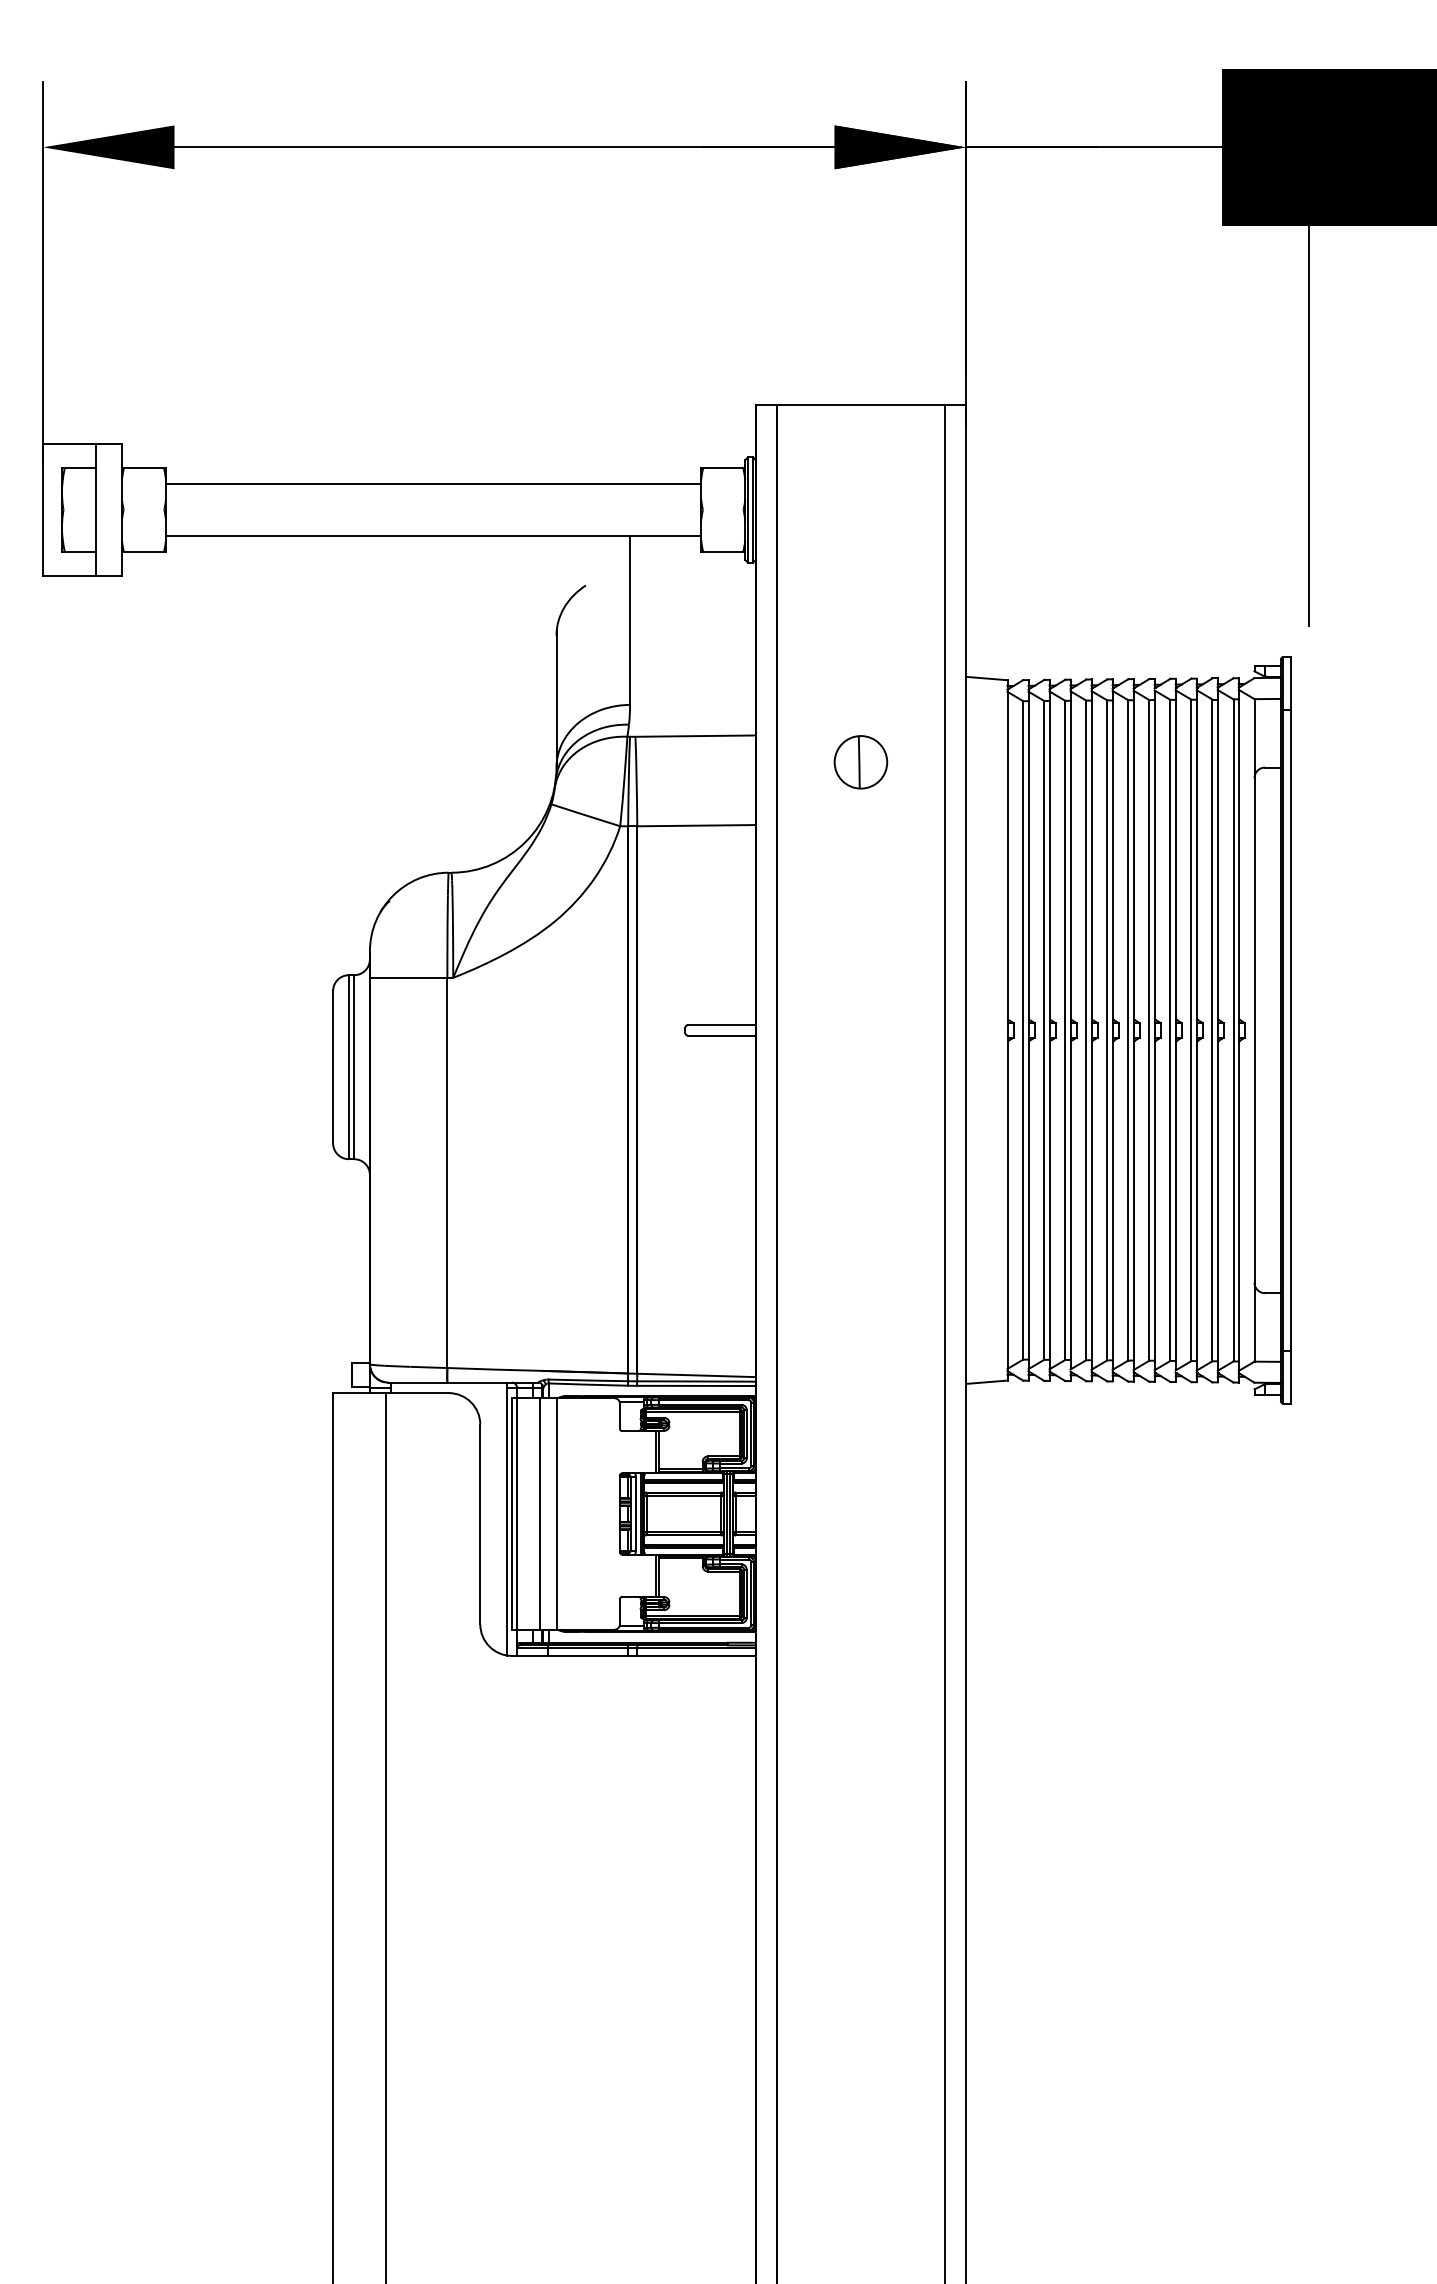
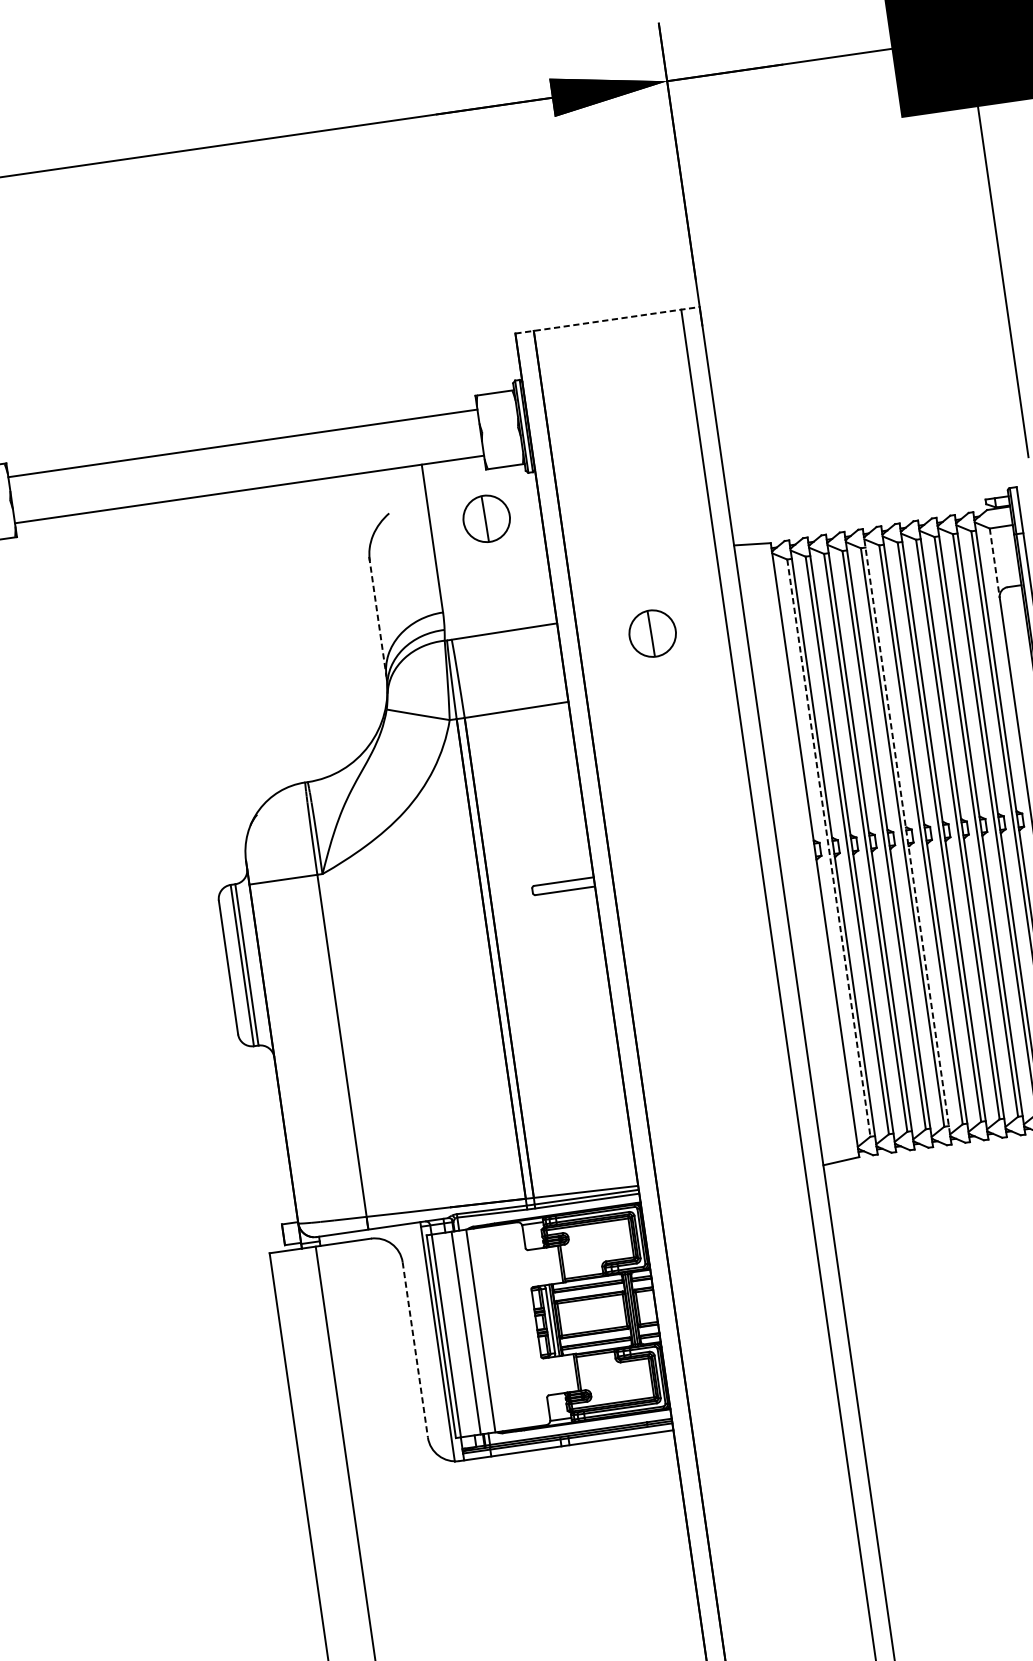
line: (861, 404) -> (607, 319), solid -> dashed
part: (693, 607) -> (486, 519), added
line: (556, 699) -> (377, 617), solid -> dashed
line: (1254, 739) -> (994, 563), solid -> dashed
line: (1112, 1029) -> (906, 836), solid -> dashed
line: (1023, 1030) -> (829, 848), solid -> dashed
line: (480, 1524) -> (415, 1349), solid -> dashed

